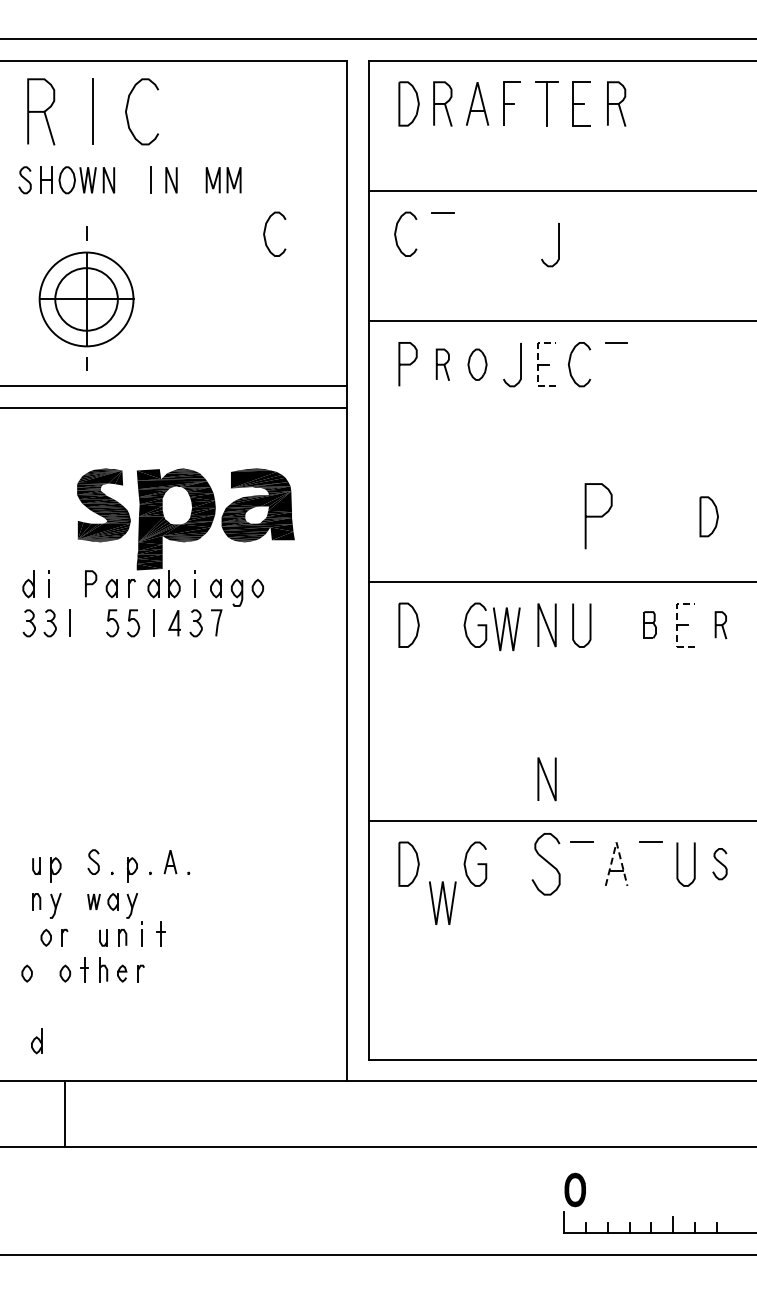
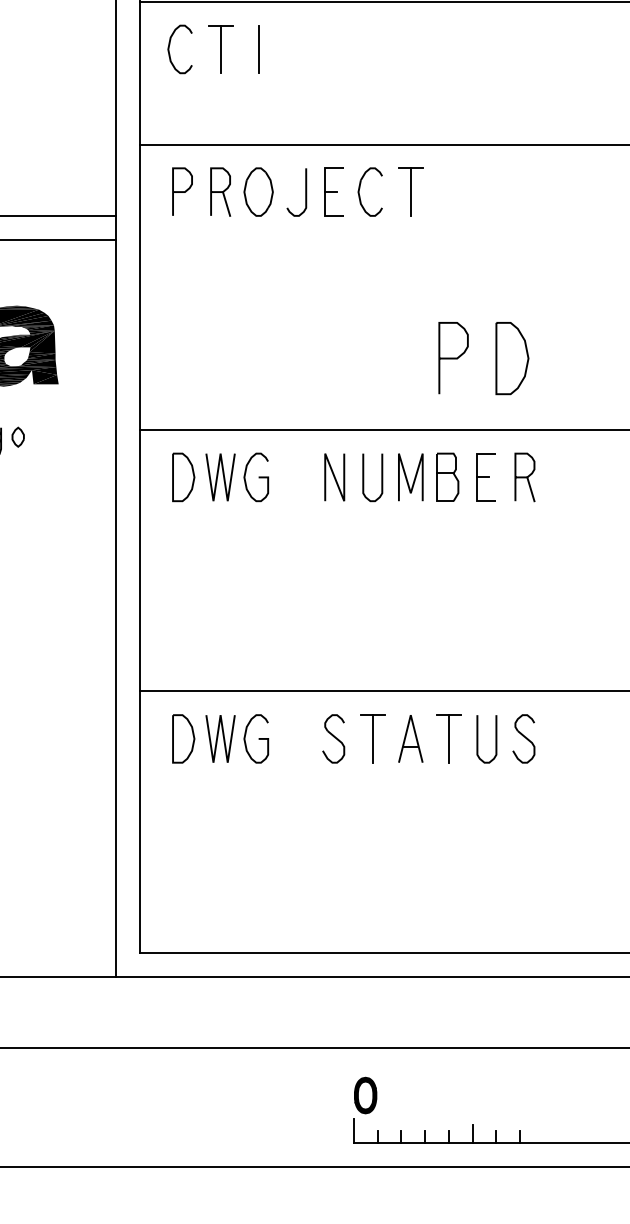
curve: (265, 233) -> (26, 48), removed
line: (442, 234) -> (220, 49), added
line: (477, 234) -> (258, 49), added
curve: (558, 245) -> (347, 61), removed
part: (442, 364) -> (220, 191), size x1.43
part: (477, 364) -> (258, 191), size x1.43
line: (538, 364) -> (325, 191), dashed -> solid
line: (616, 364) -> (410, 191), added
curve: (598, 516) -> (453, 358), moved
part: (708, 516) -> (511, 358), size x1.67
part: (649, 624) -> (446, 476), size x1.67
part: (720, 624) -> (524, 476), size x1.67
line: (613, 625) -> (407, 477), added
line: (677, 625) -> (477, 477), dashed -> solid
line: (504, 629) -> (218, 477), moved
line: (546, 779) -> (334, 646), removed
line: (616, 842) -> (410, 715), dashed -> solid
part: (545, 863) -> (333, 738), size x0.71
line: (581, 863) -> (372, 738), added
line: (651, 863) -> (449, 738), added
part: (719, 863) -> (523, 738), size x1.43
line: (440, 902) -> (218, 738), moved

